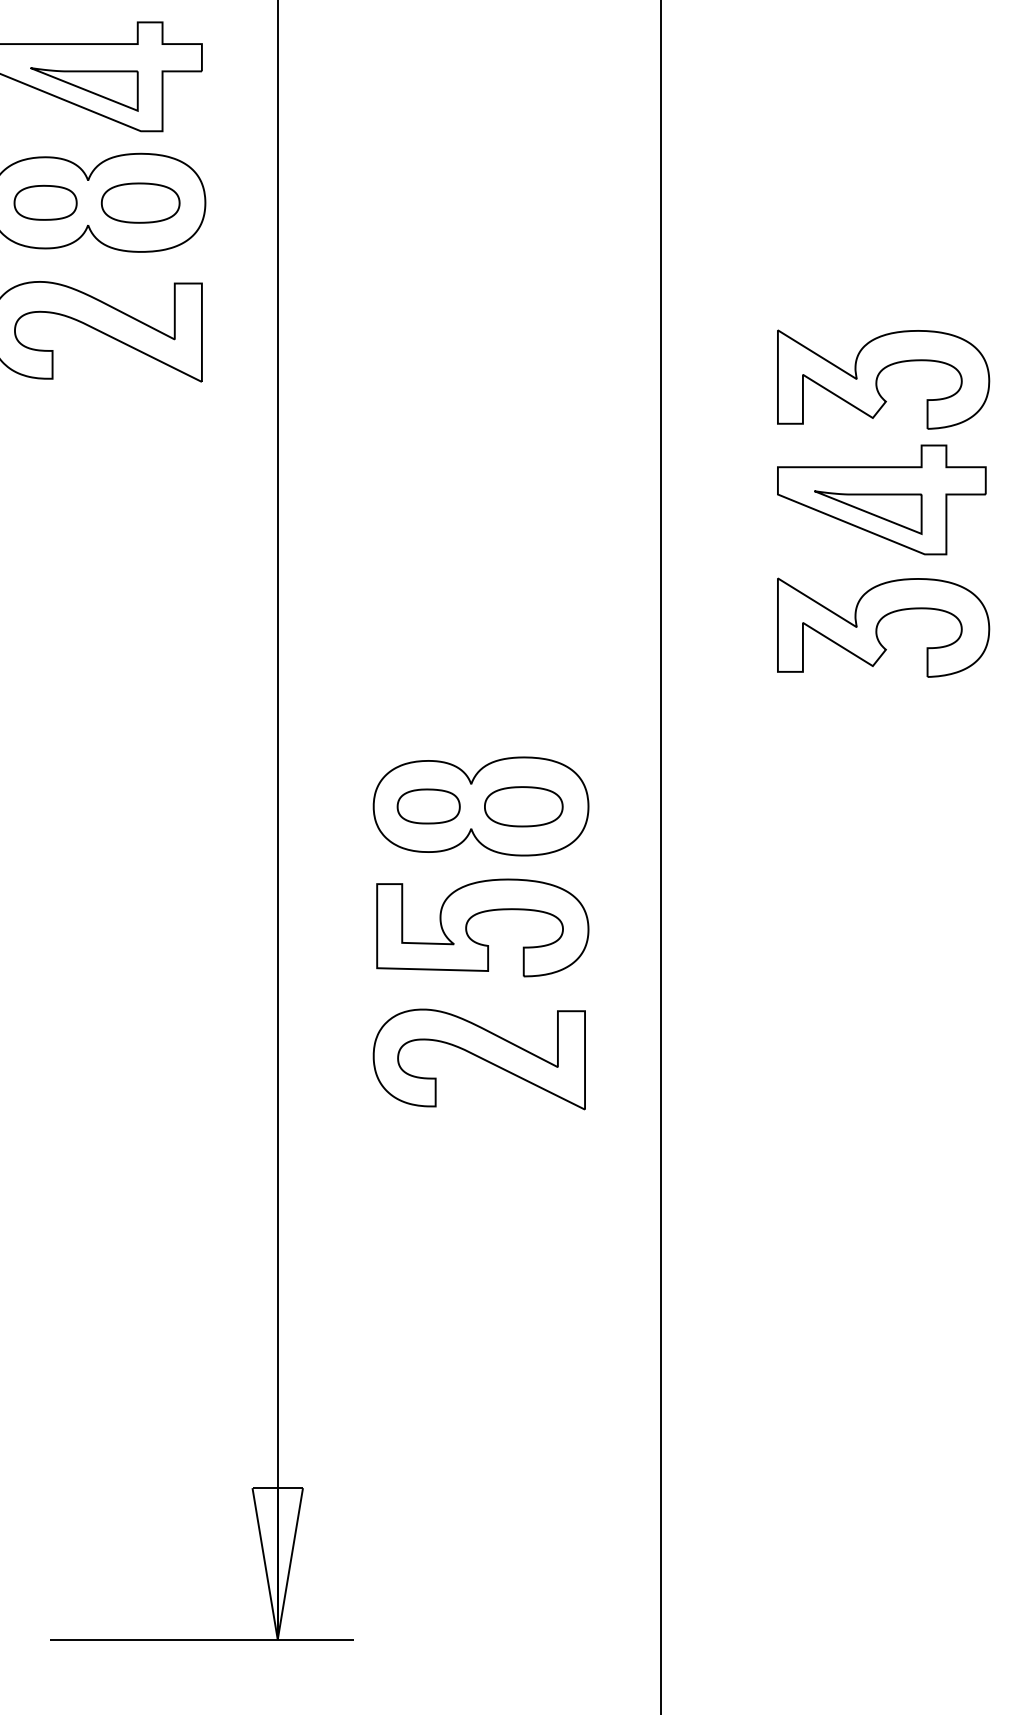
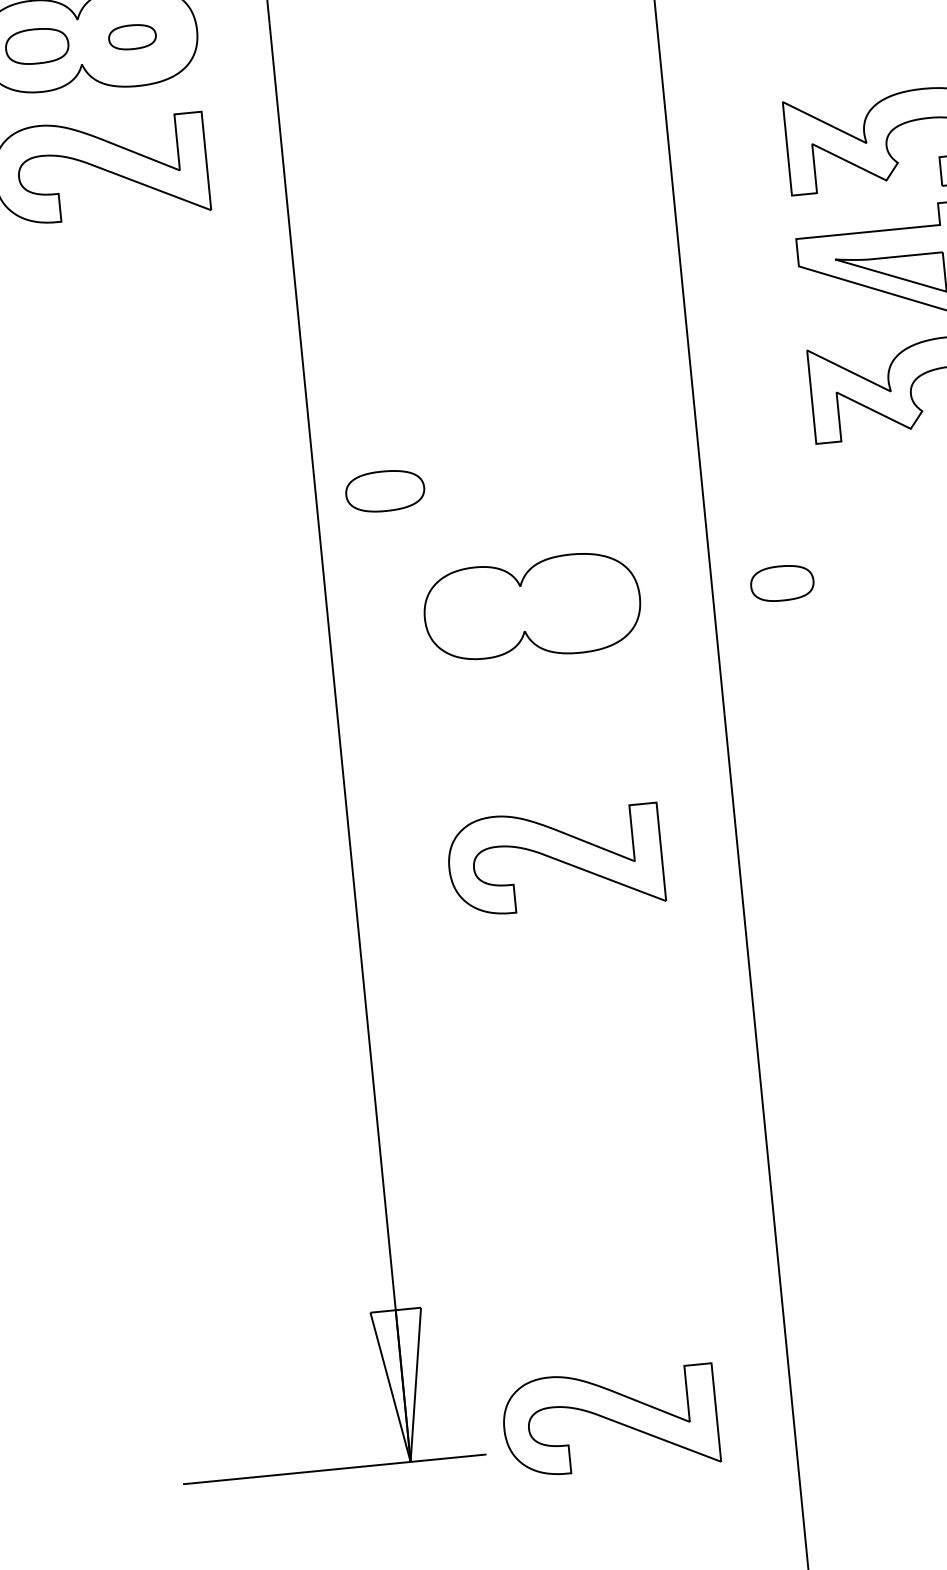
part: (140, 202) -> (132, 36), size x0.6
part: (428, 806) -> (782, 583), moved
part: (523, 806) -> (384, 490), moved
part: (476, 915) -> (538, 717), removed
part: (478, 1619) -> (609, 1422), added

